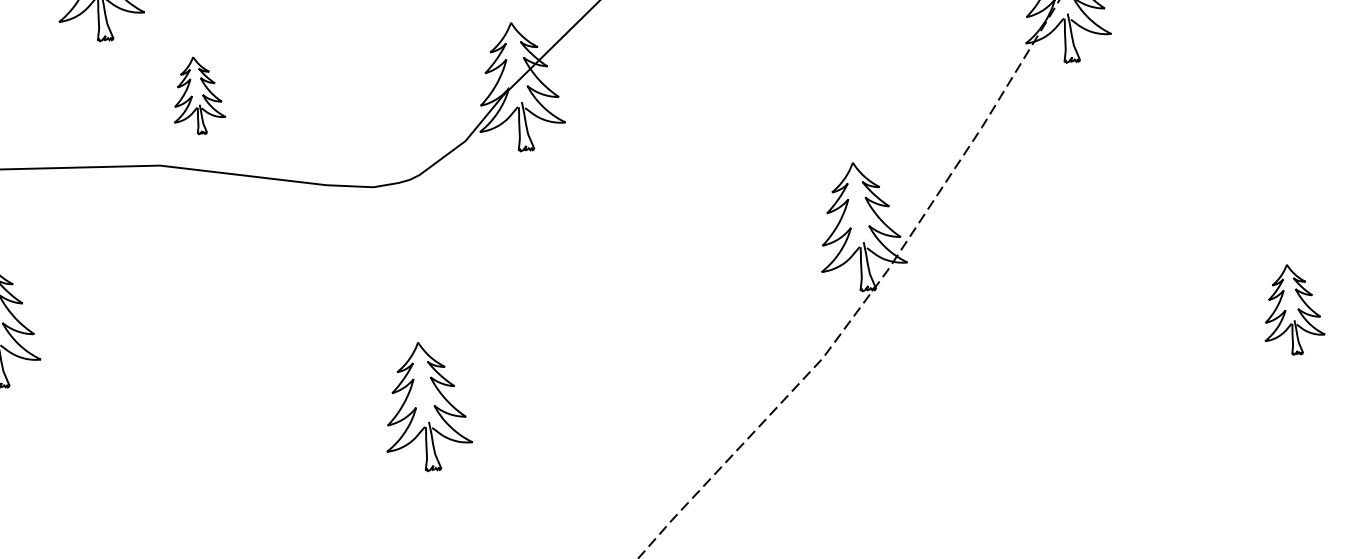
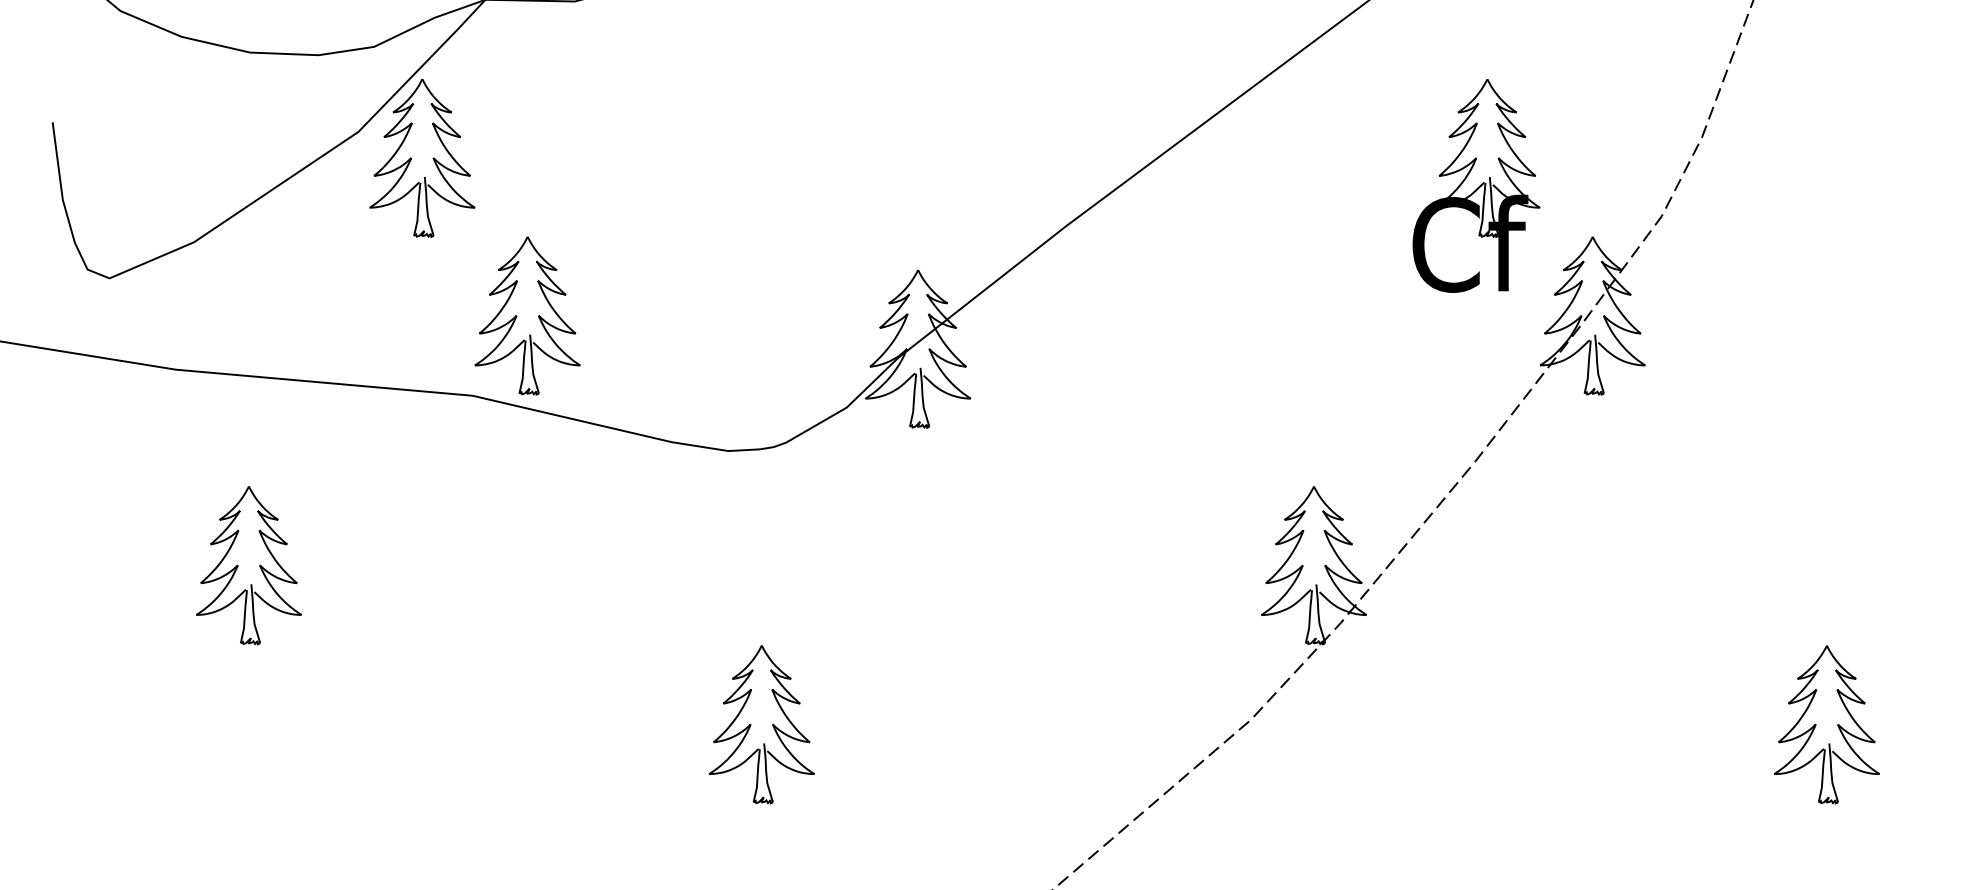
part: (197, 95) -> (527, 315), size x1.67
part: (1291, 309) -> (1826, 724), size x1.43

